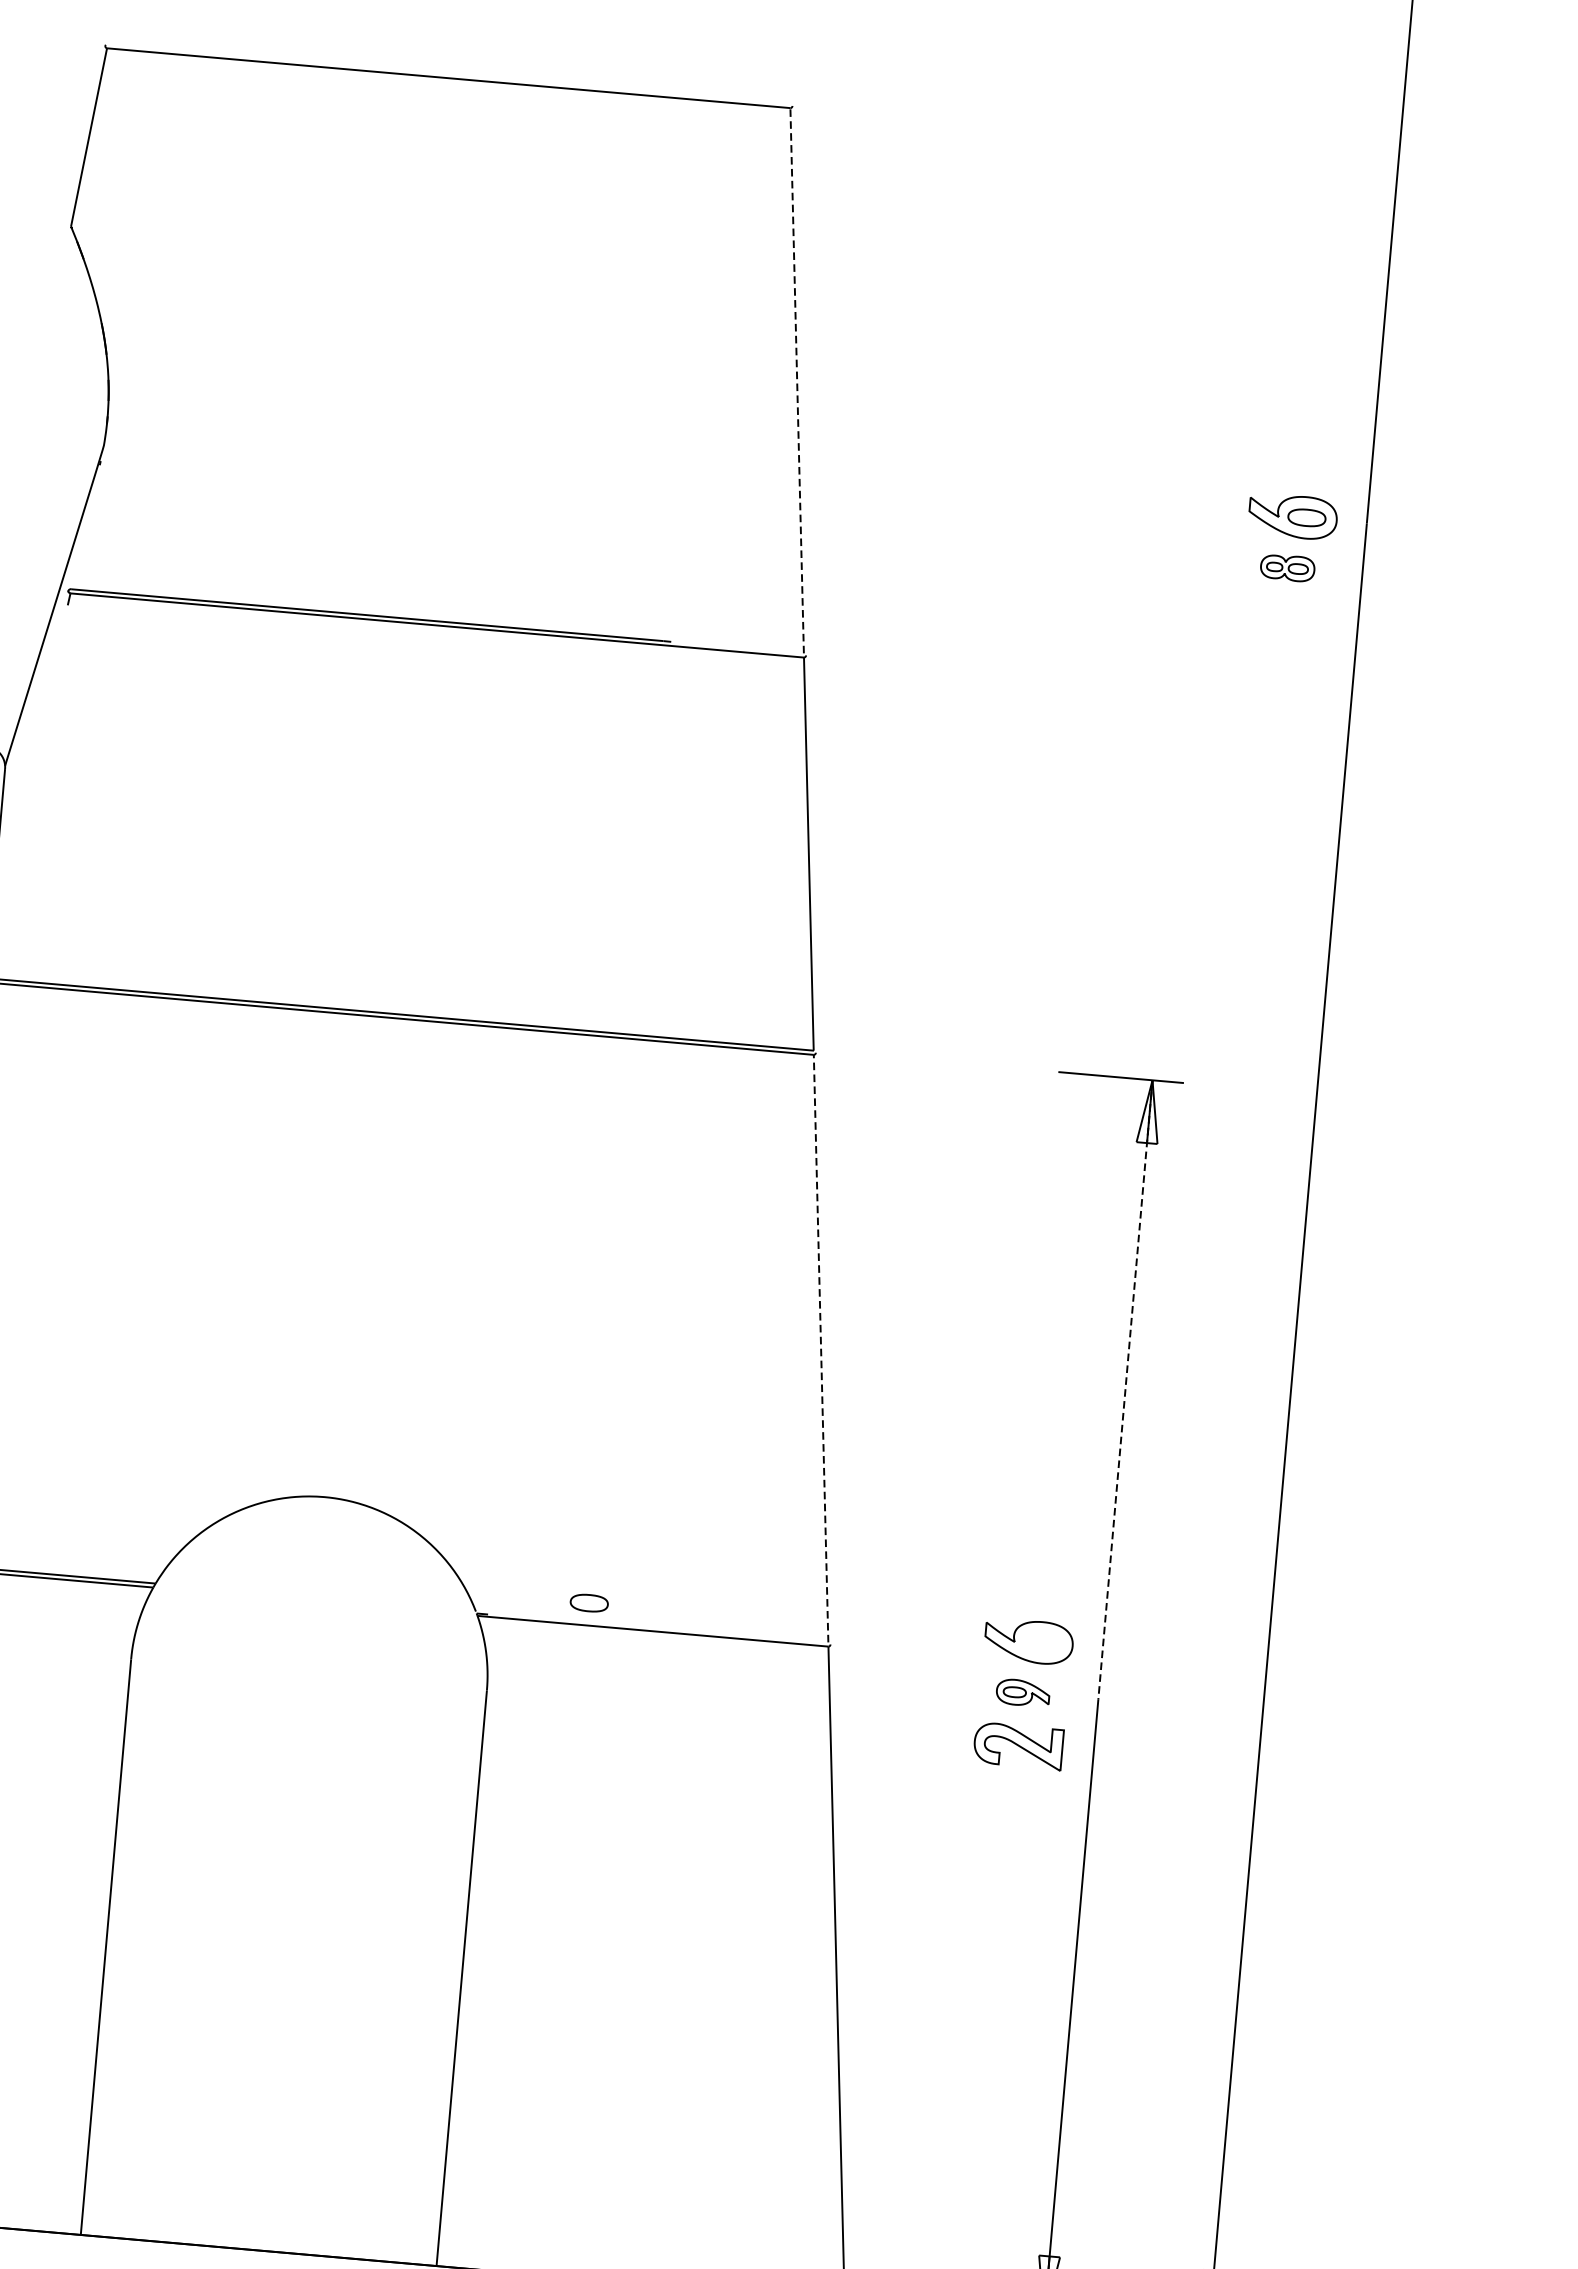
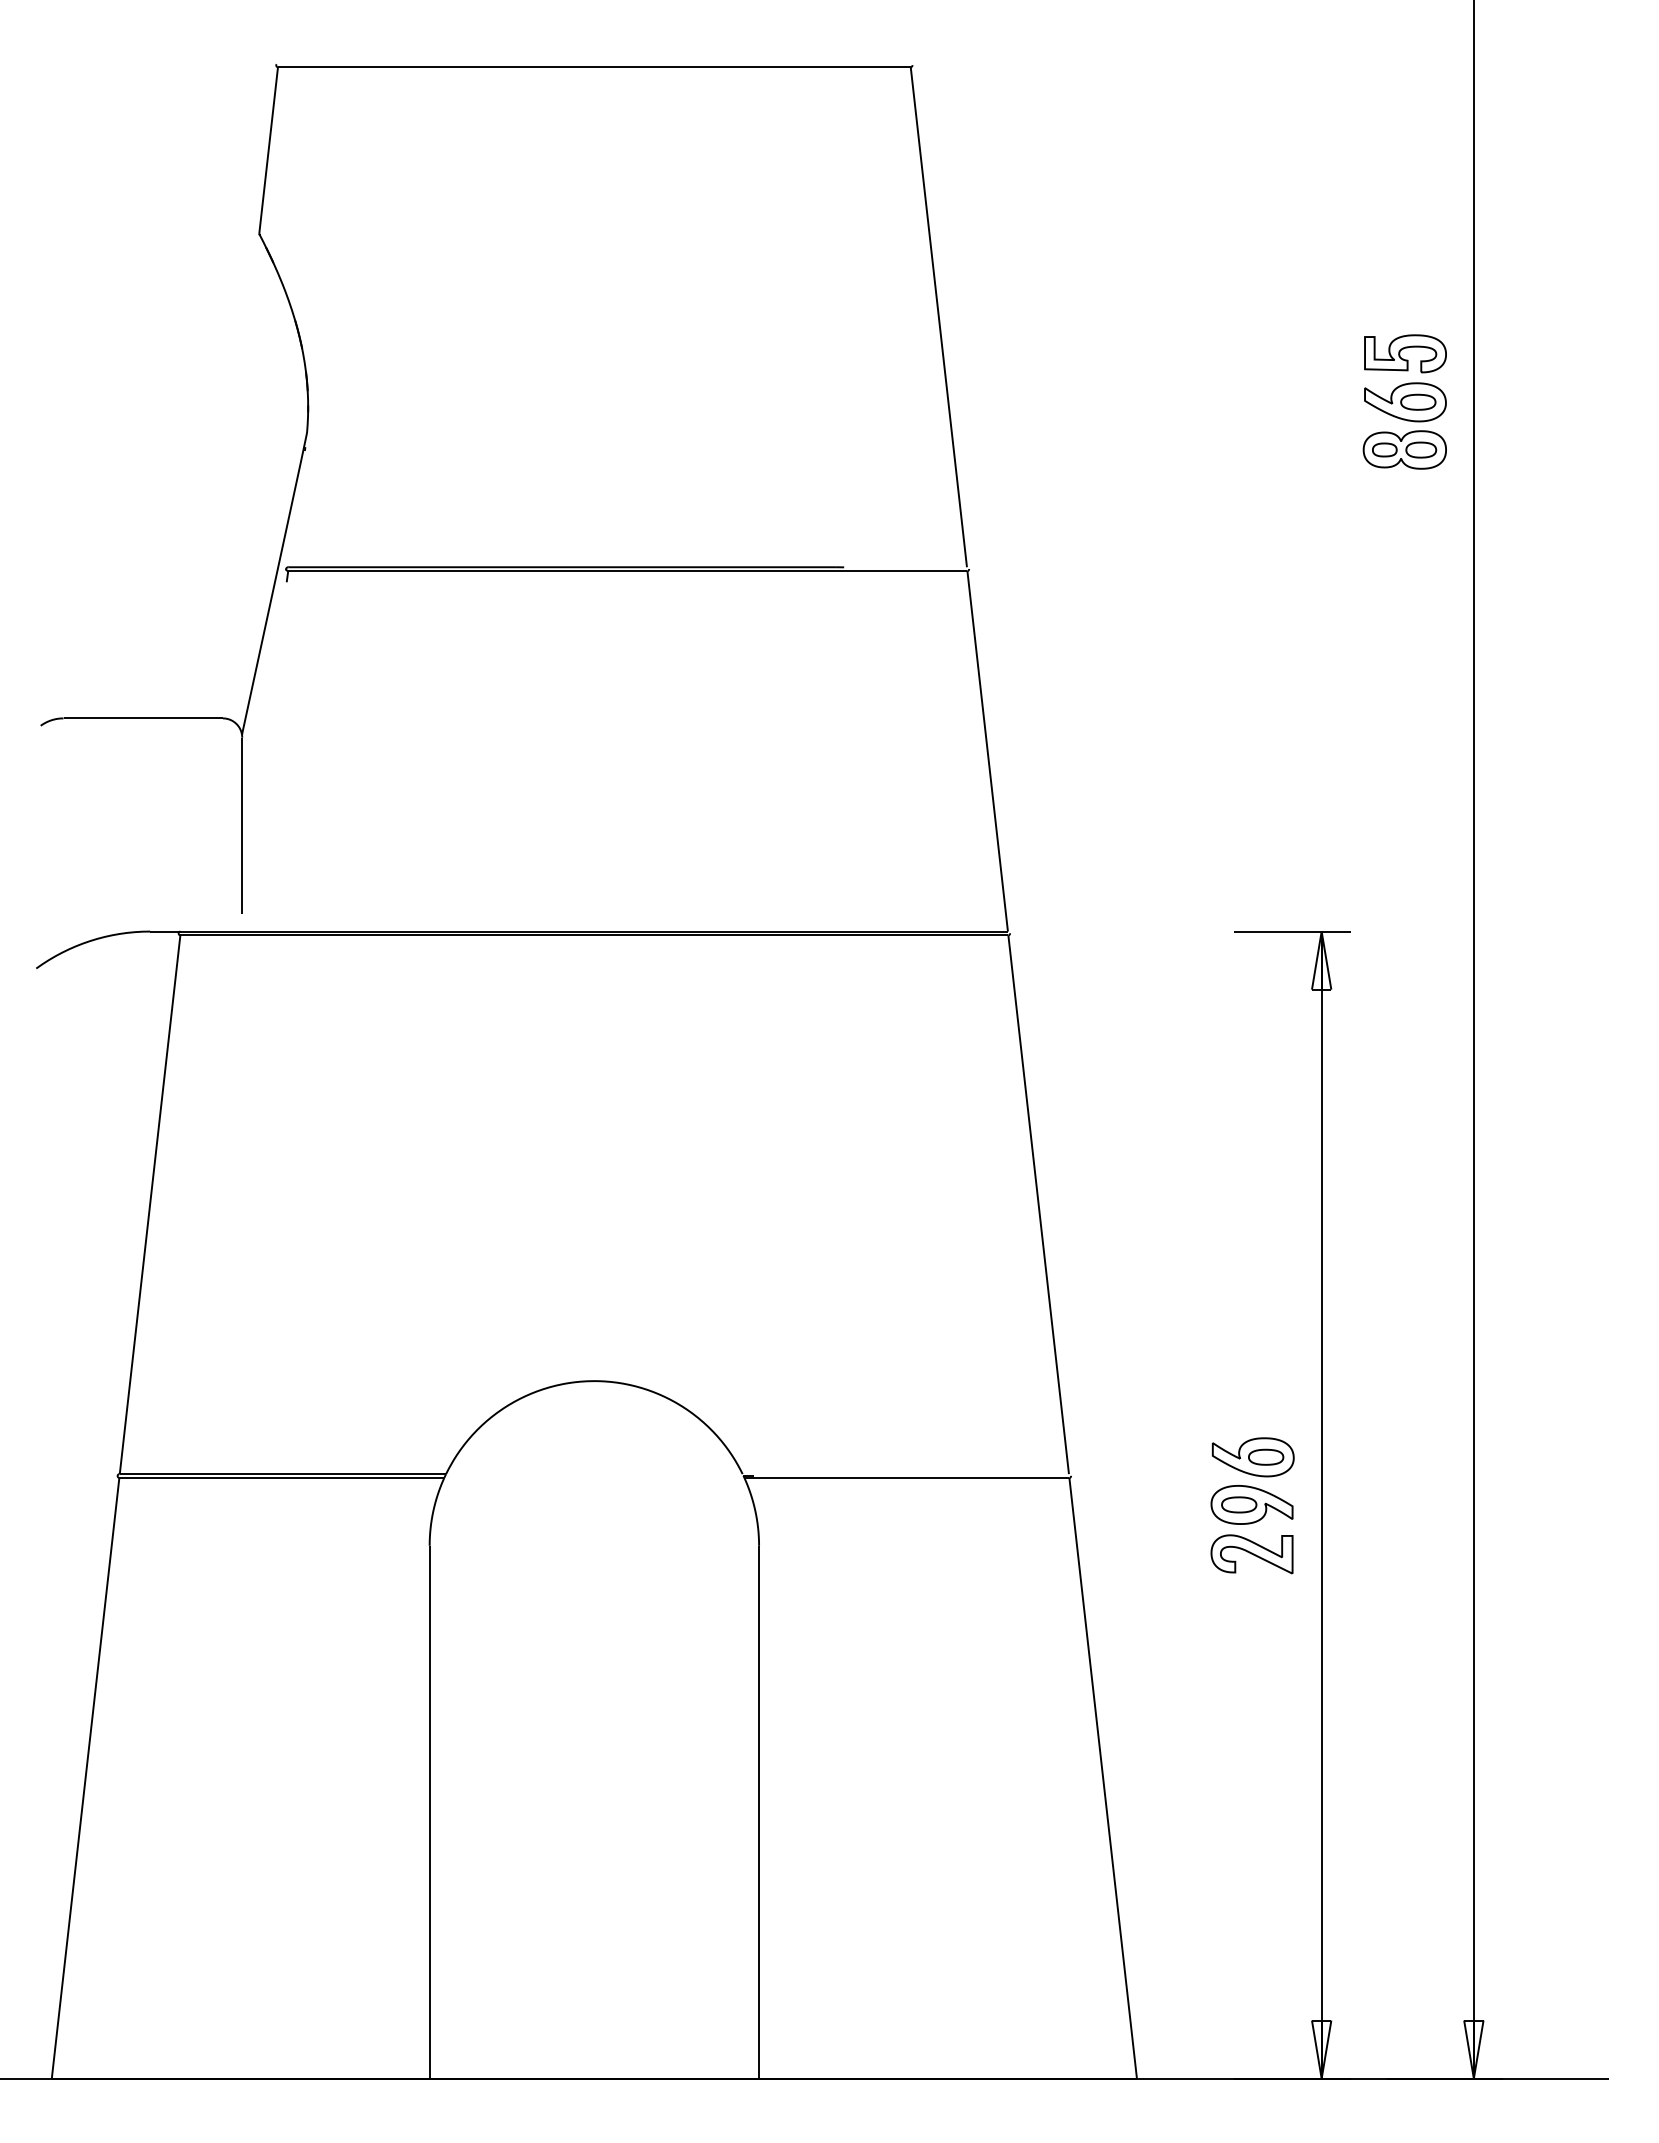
line: (796, 380) -> (938, 317), dashed -> solid
part: (1297, 463) -> (1405, 353), added
part: (1287, 567) -> (1404, 449), size x1.67
line: (820, 1348) -> (1038, 1204), dashed -> solid
line: (1125, 1390) -> (1321, 1218), dashed -> solid
part: (589, 1602) -> (1266, 1456), moved
part: (1022, 1692) -> (1251, 1504), size x1.67

